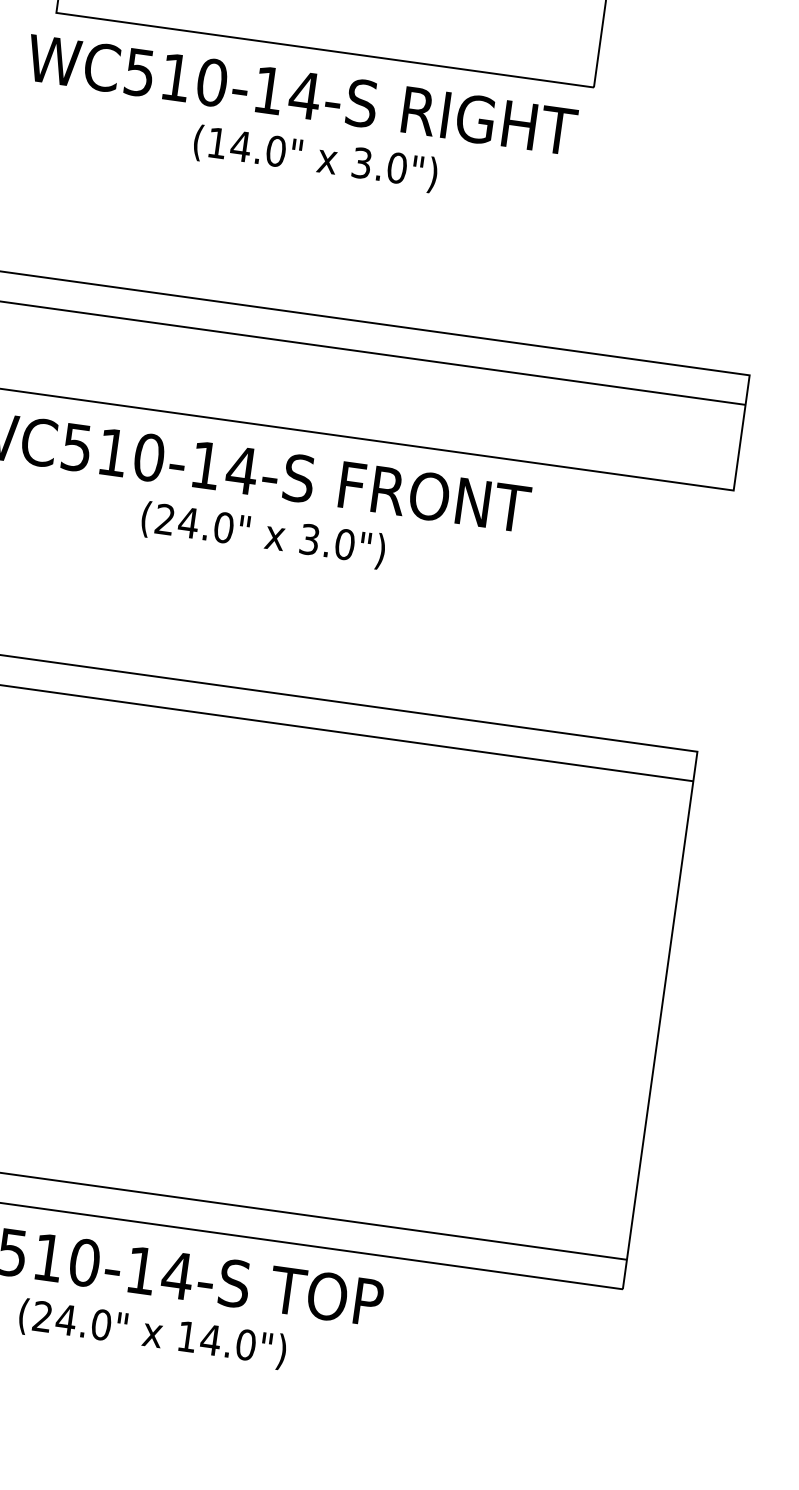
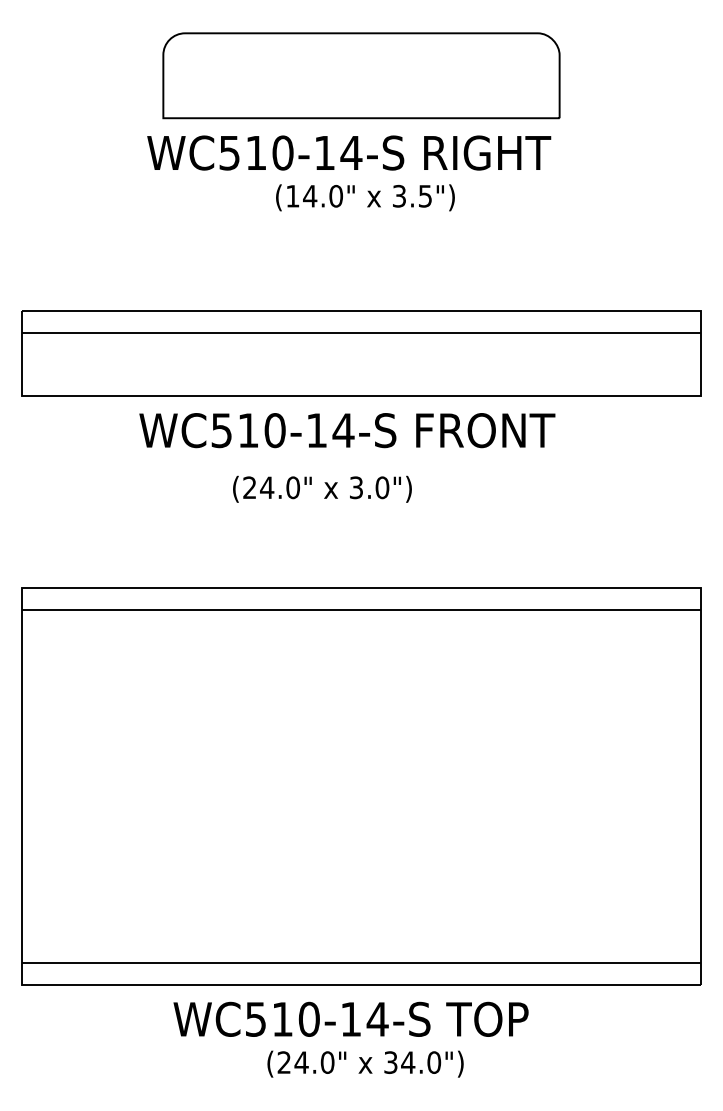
text: (397, 167) -> (425, 195), 3.0") -> 3.5")
text: (263, 534) -> (322, 488), moved
text: (186, 1336) -> (390, 1062), 14.0") -> 34.0")

